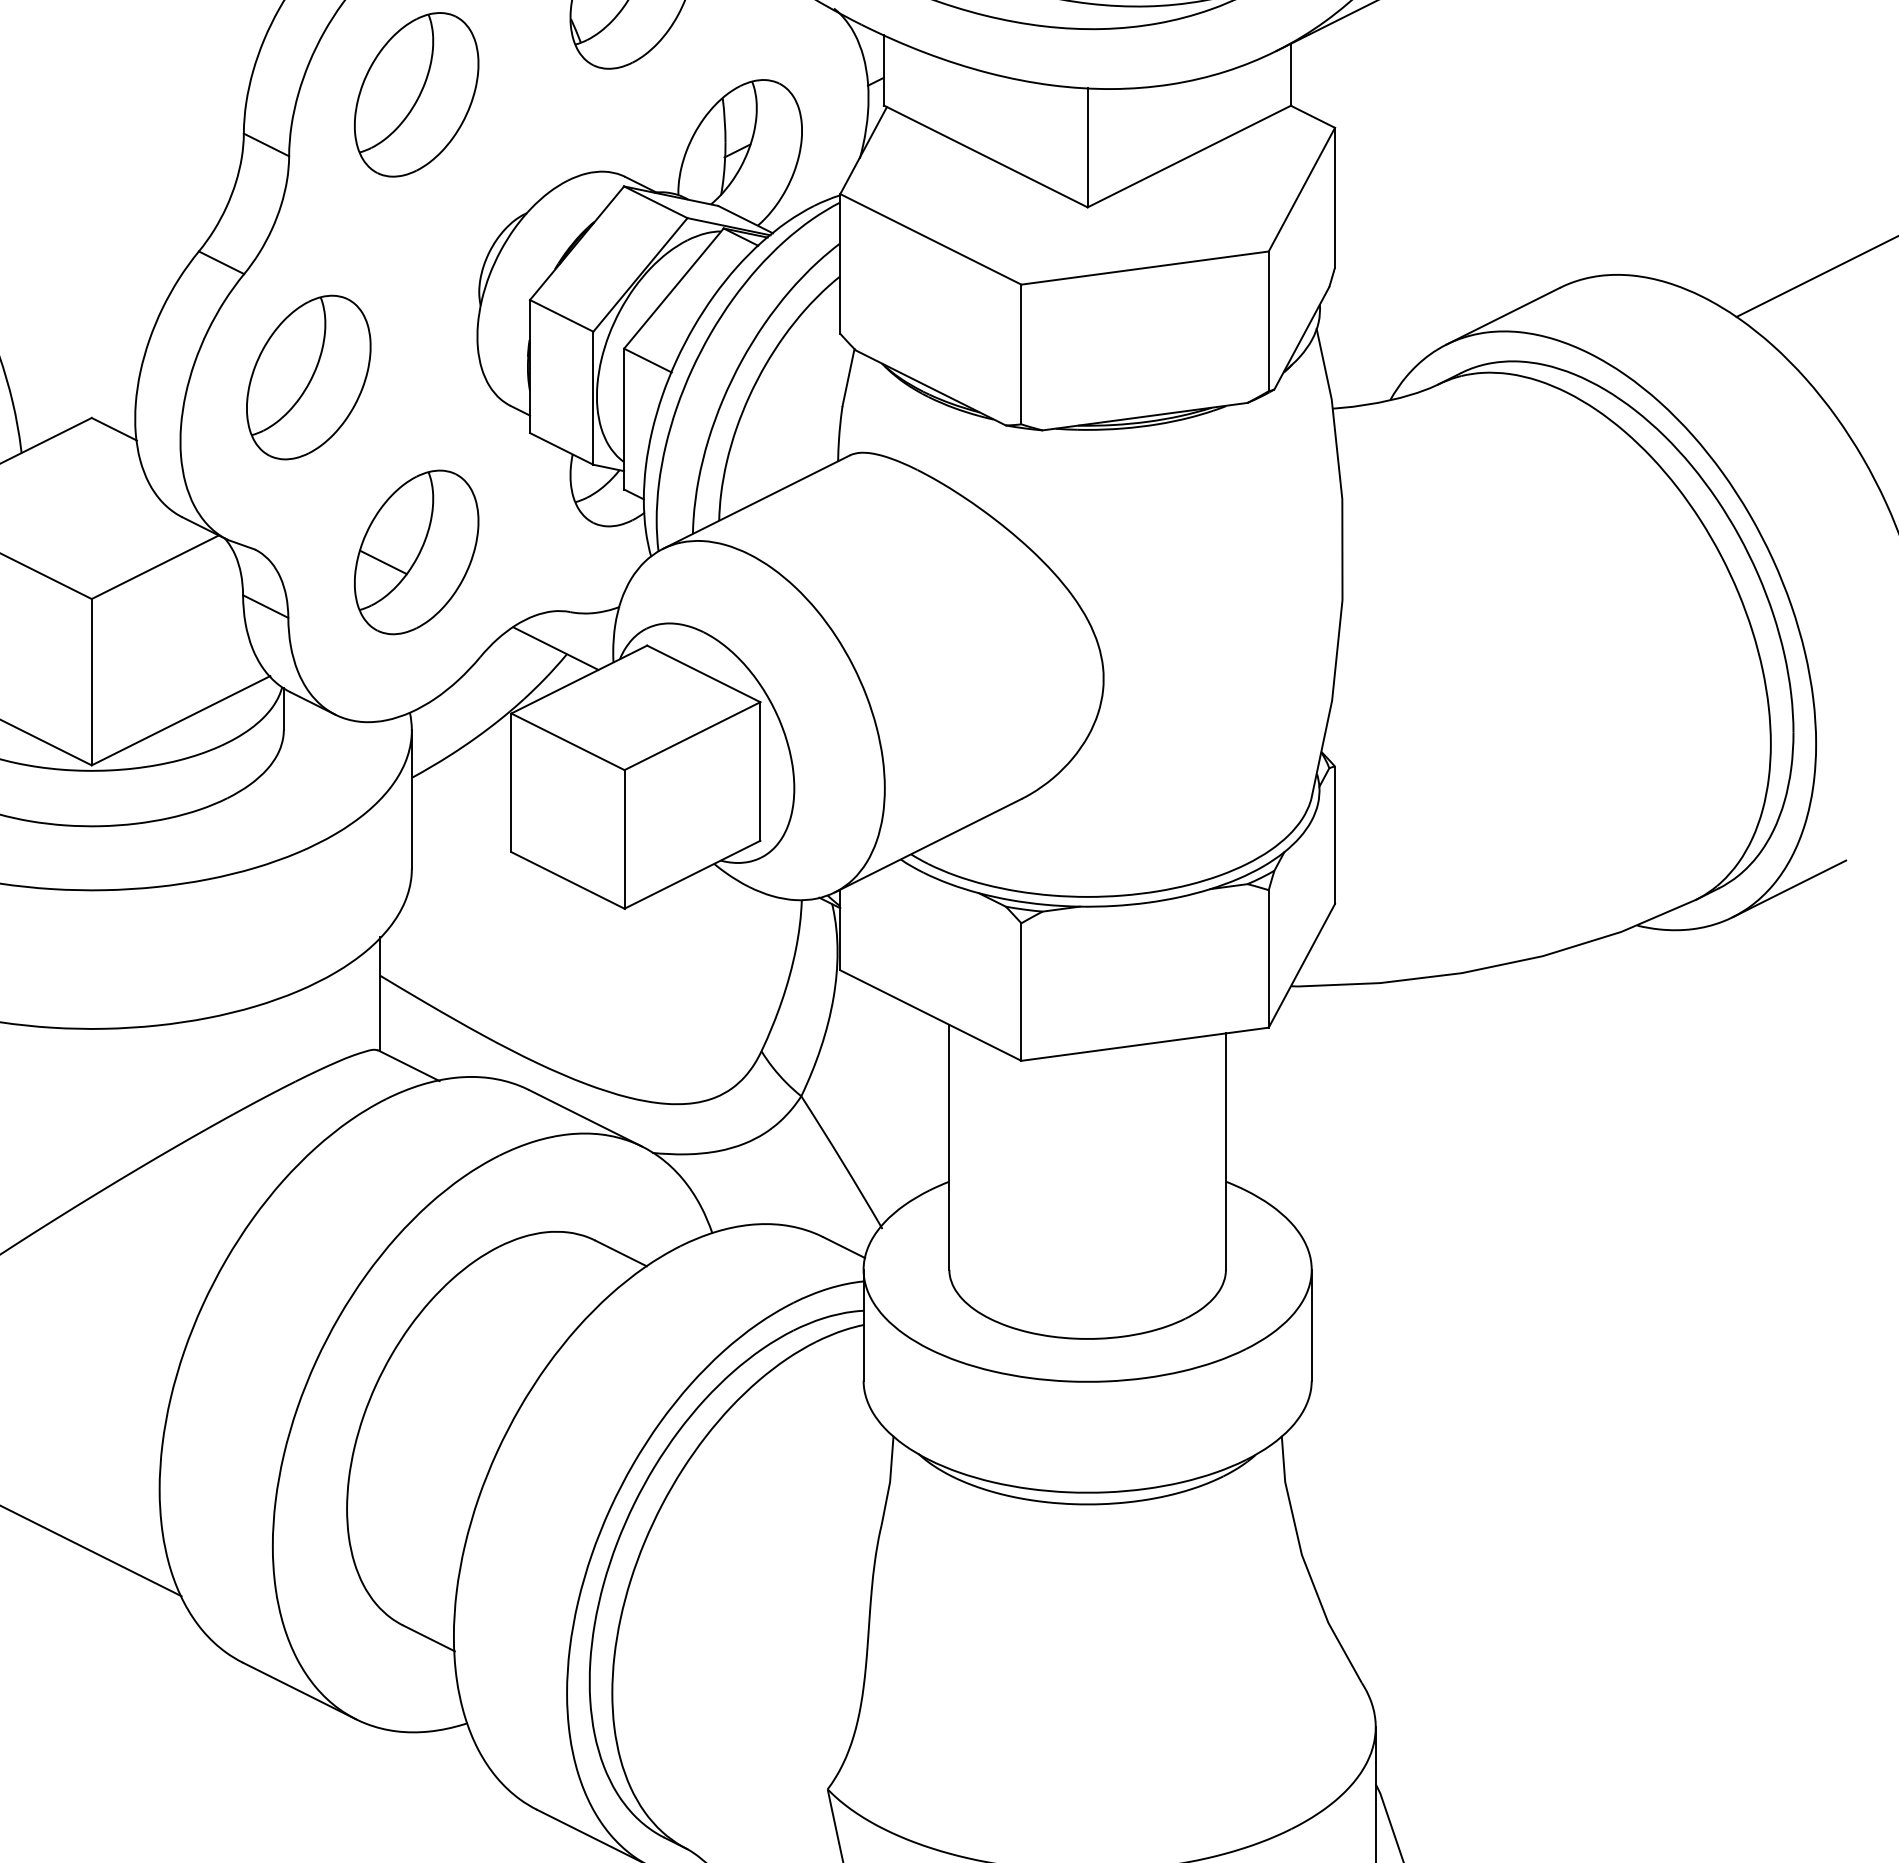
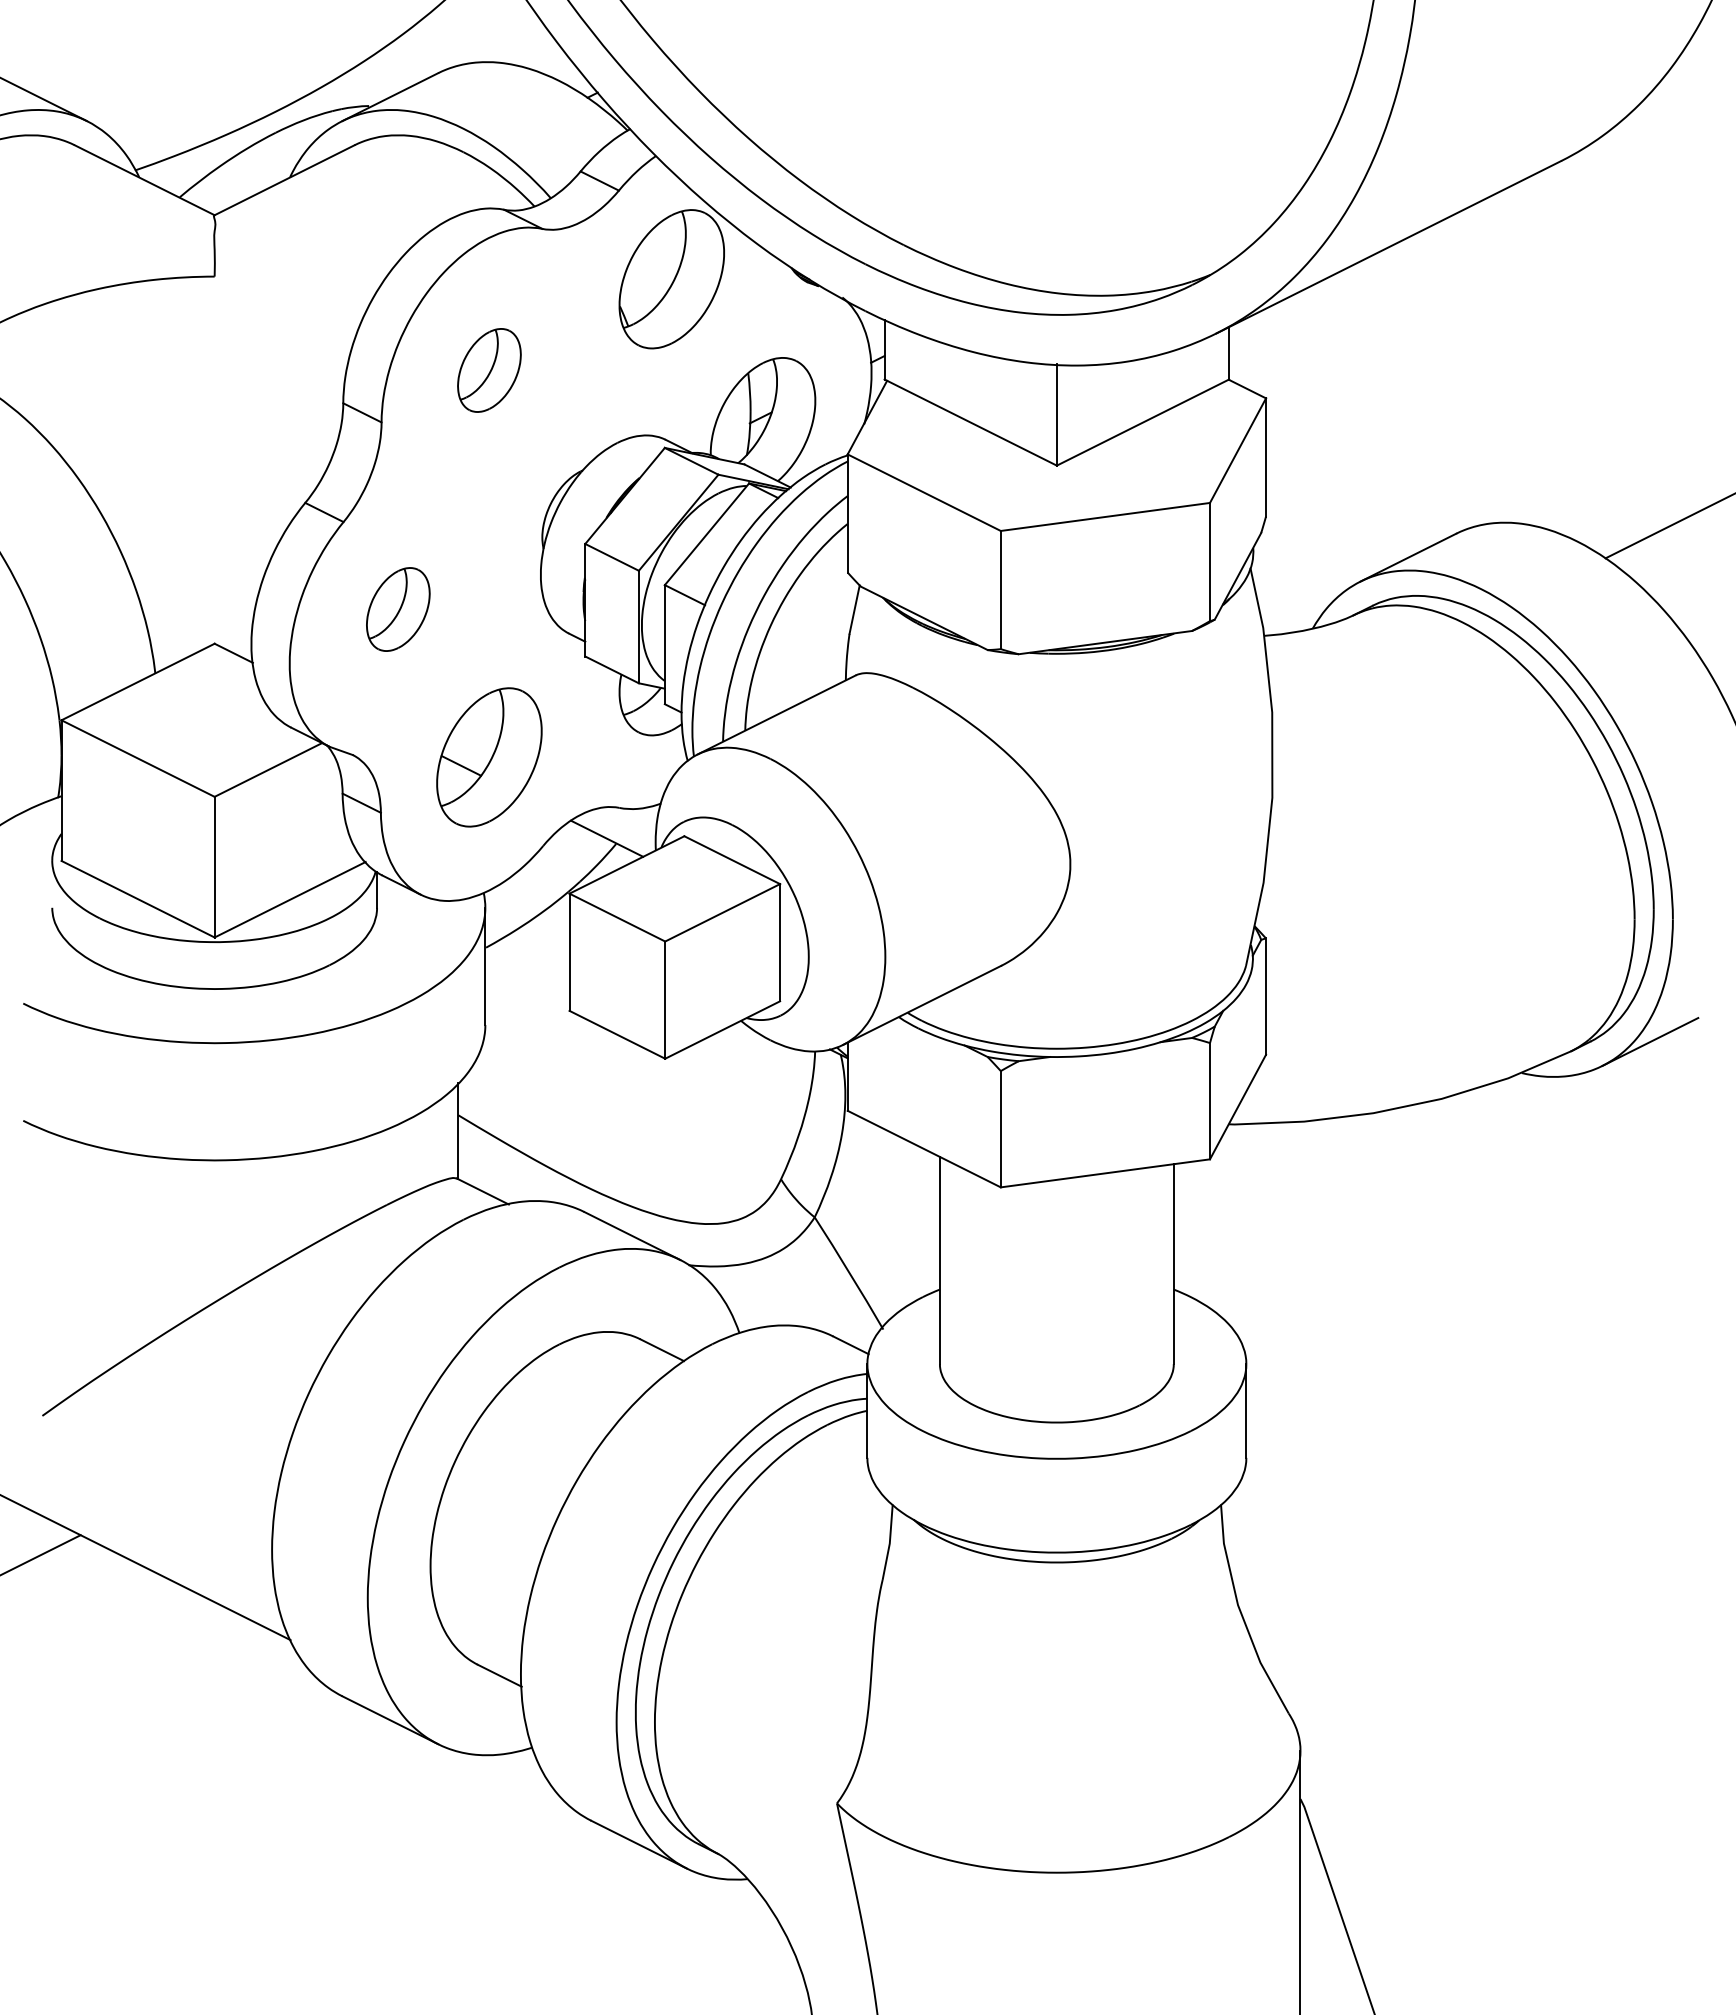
part: (416, 94) -> (489, 370), size x0.6
part: (309, 377) -> (398, 609), size x0.6

